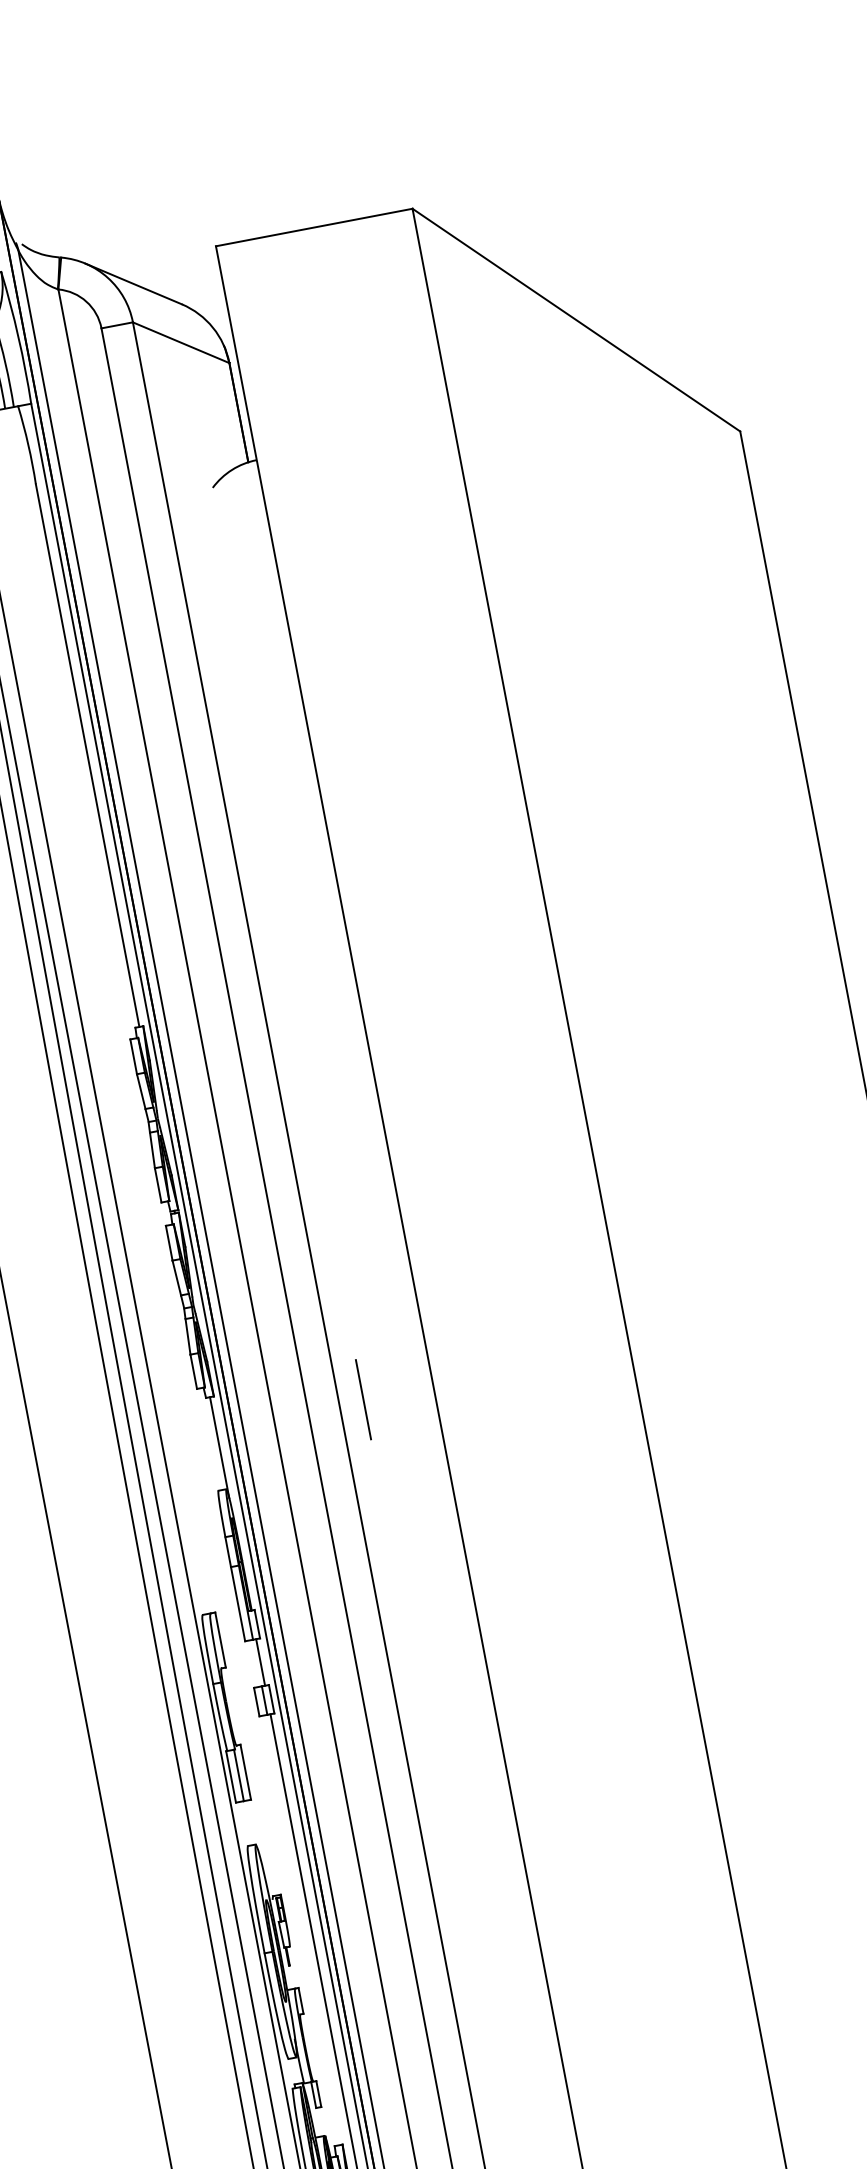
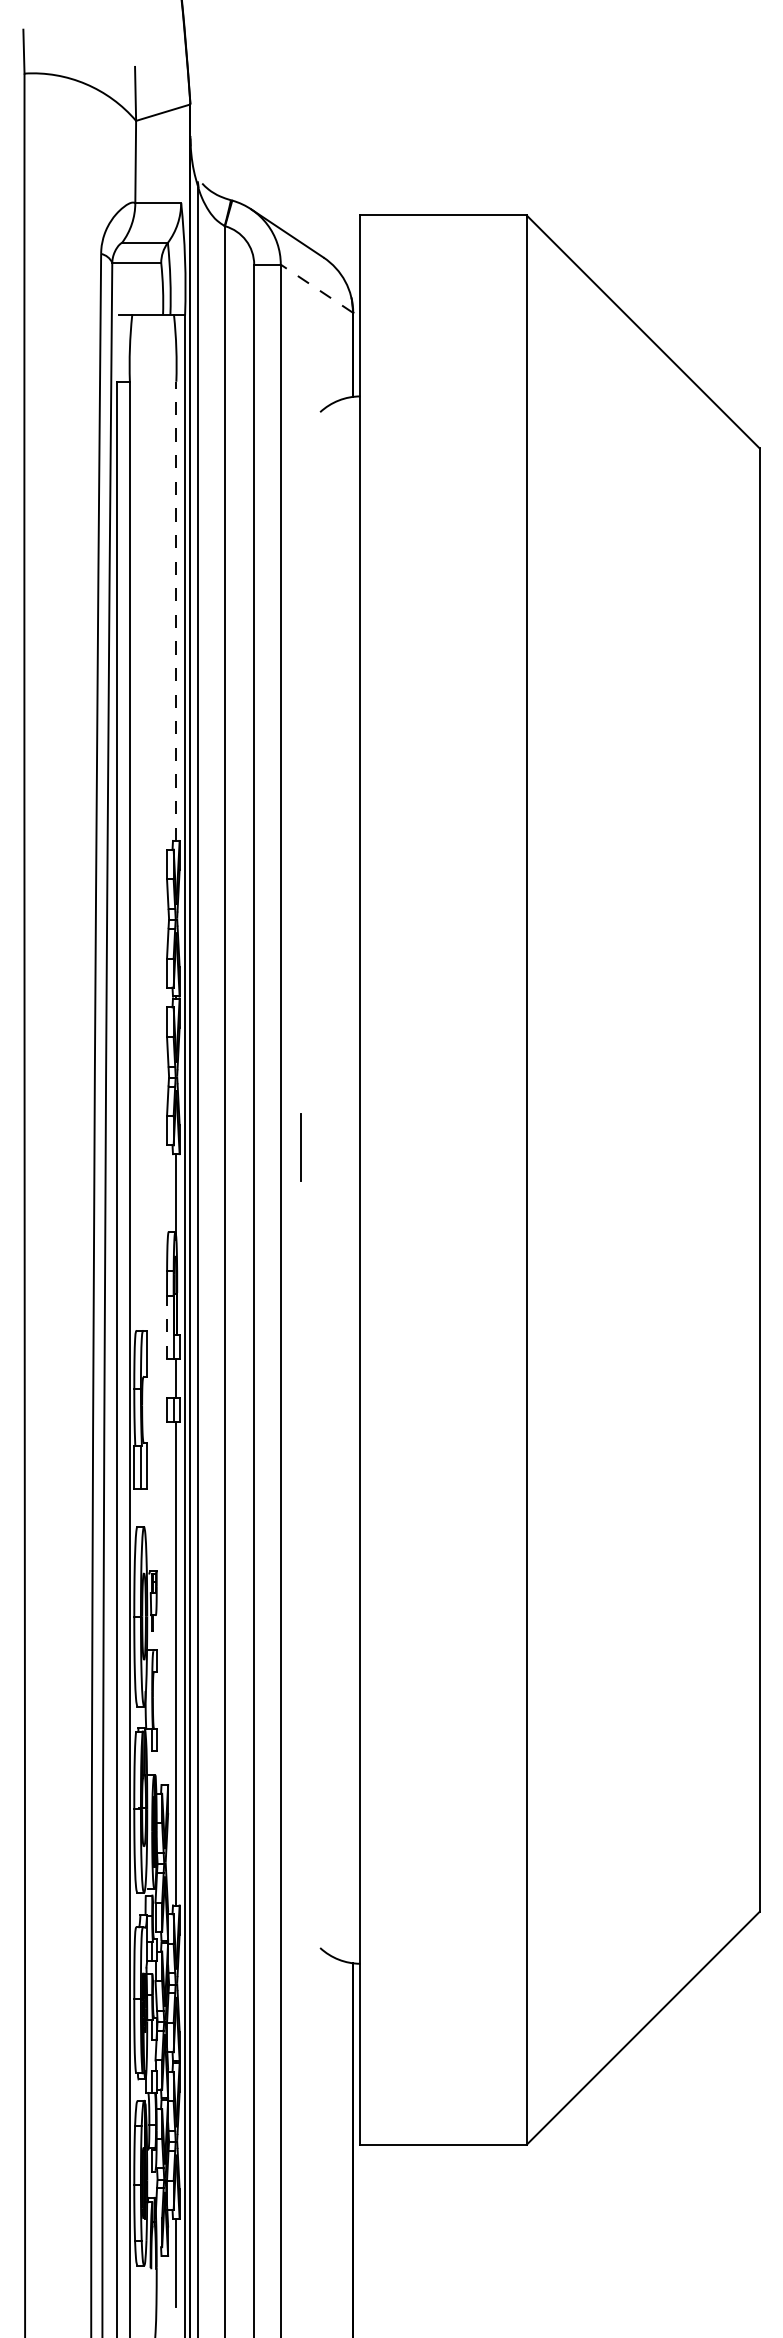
line: (181, 342) -> (317, 288), solid -> dashed
line: (87, 755) -> (176, 611), solid -> dashed
line: (362, 1400) -> (300, 1147), moved
line: (238, 1604) -> (167, 1327), solid -> dashed

